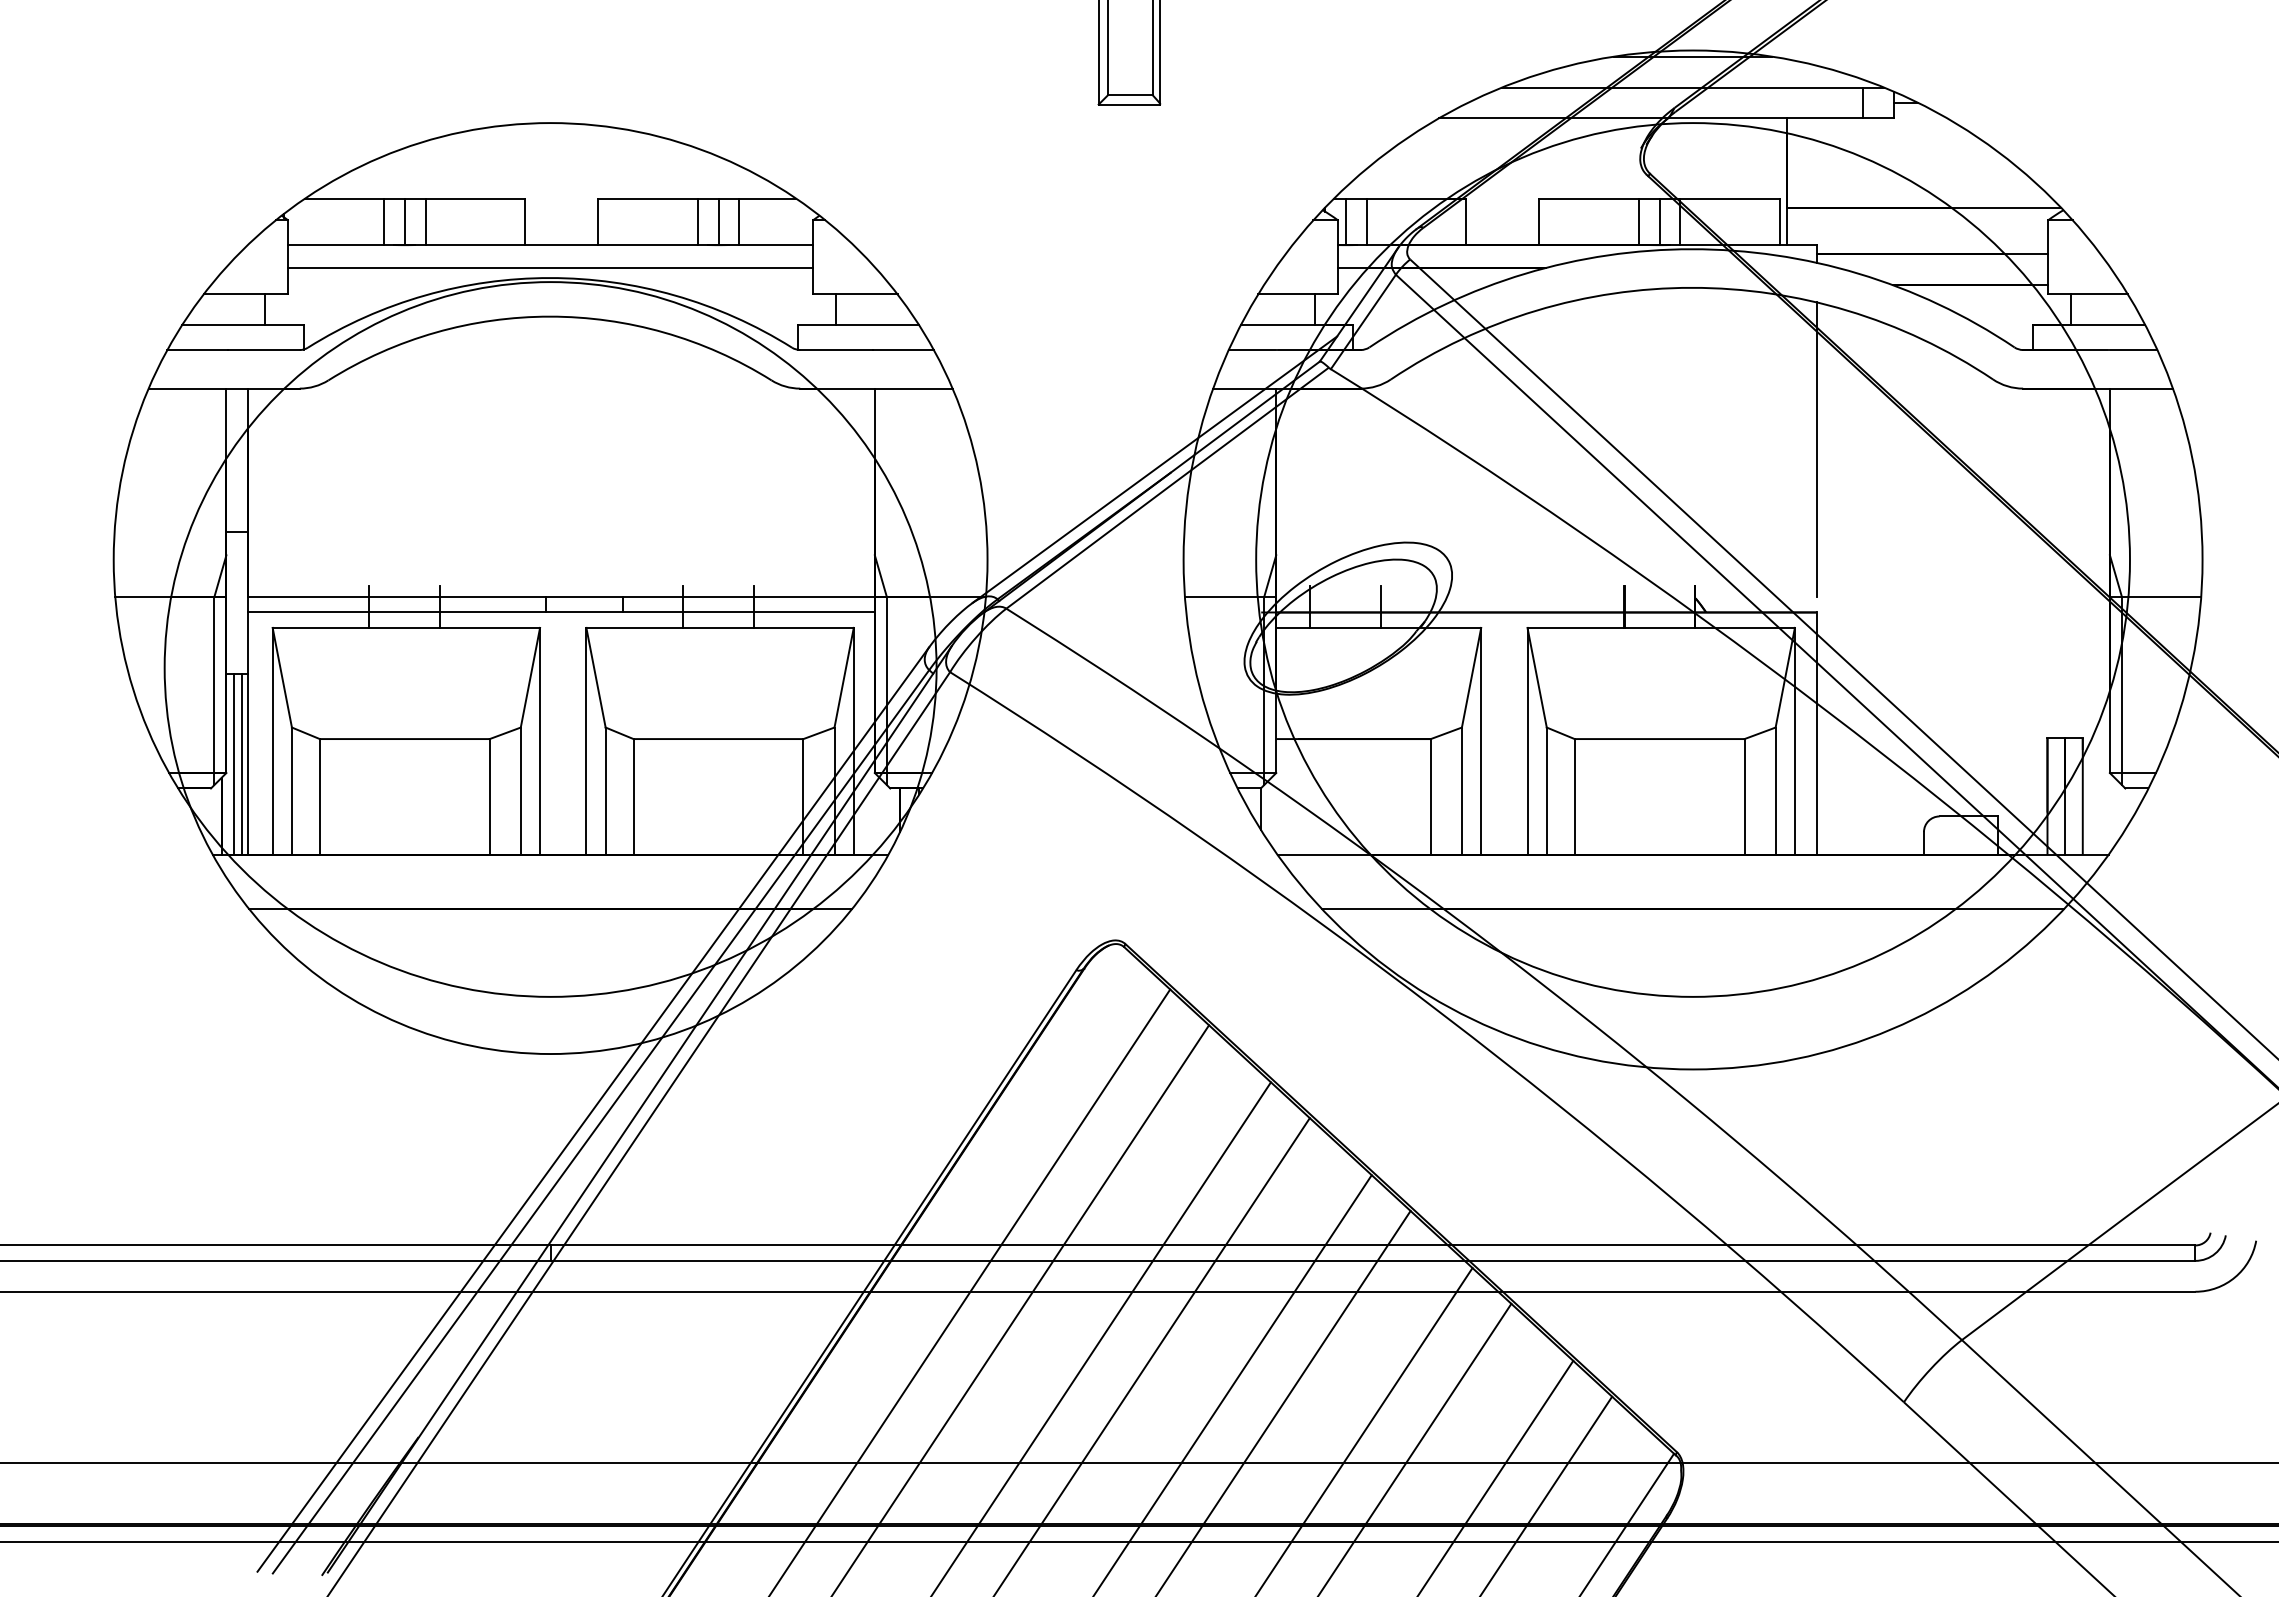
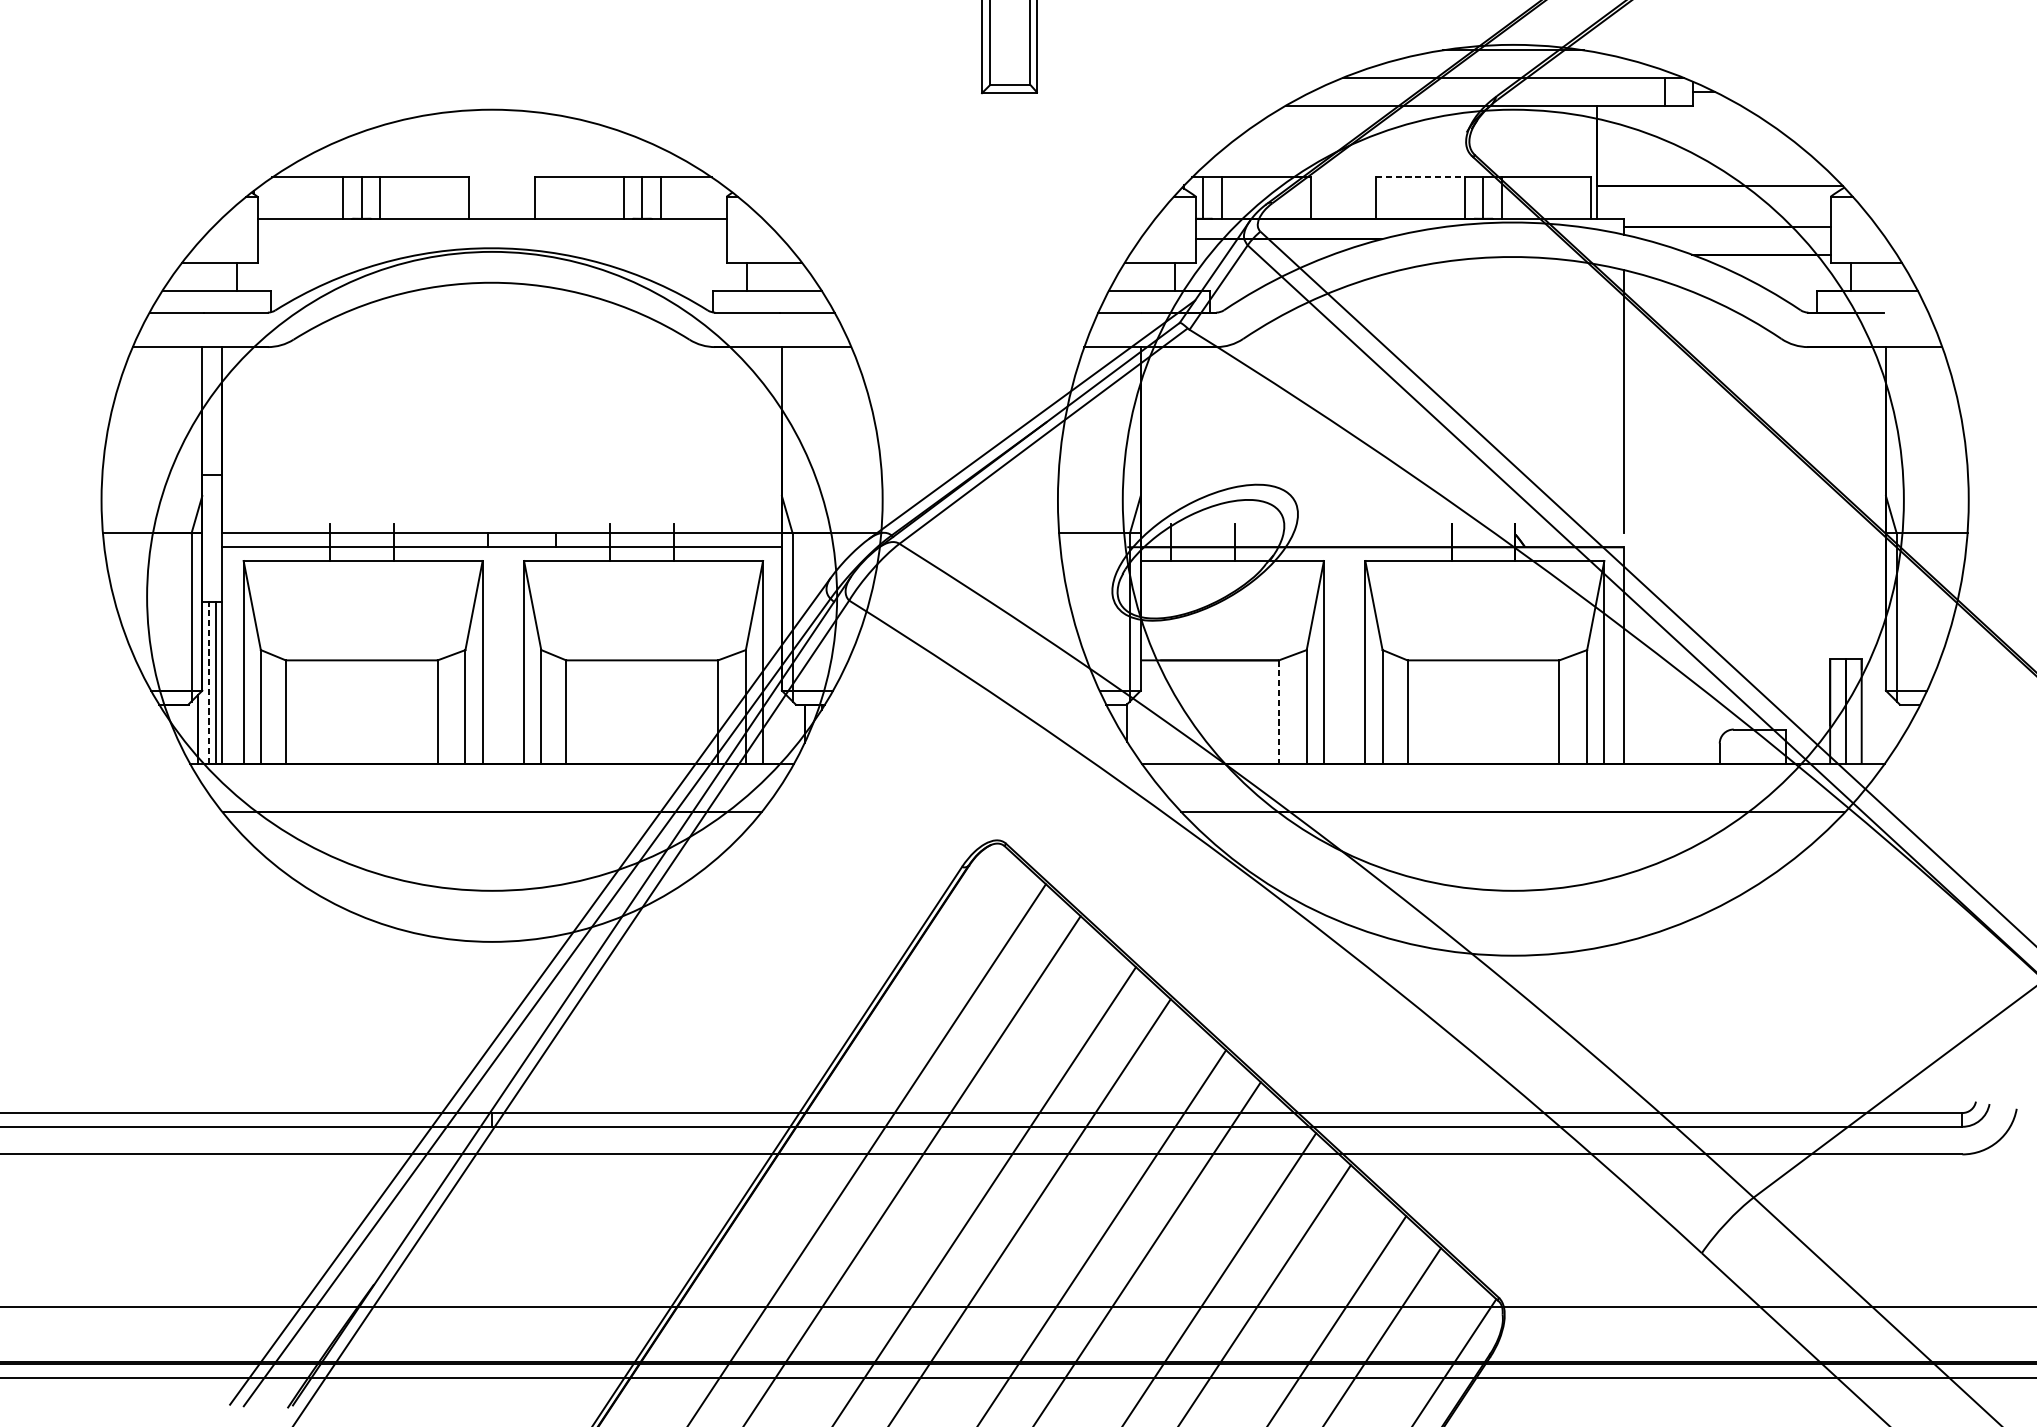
line: (1589, 198) -> (1420, 177), solid -> dashed
line: (550, 267) -> (491, 238), removed
line: (2133, 350) -> (1907, 313), removed
line: (233, 764) -> (208, 683), solid -> dashed
line: (1430, 796) -> (1278, 711), solid -> dashed

